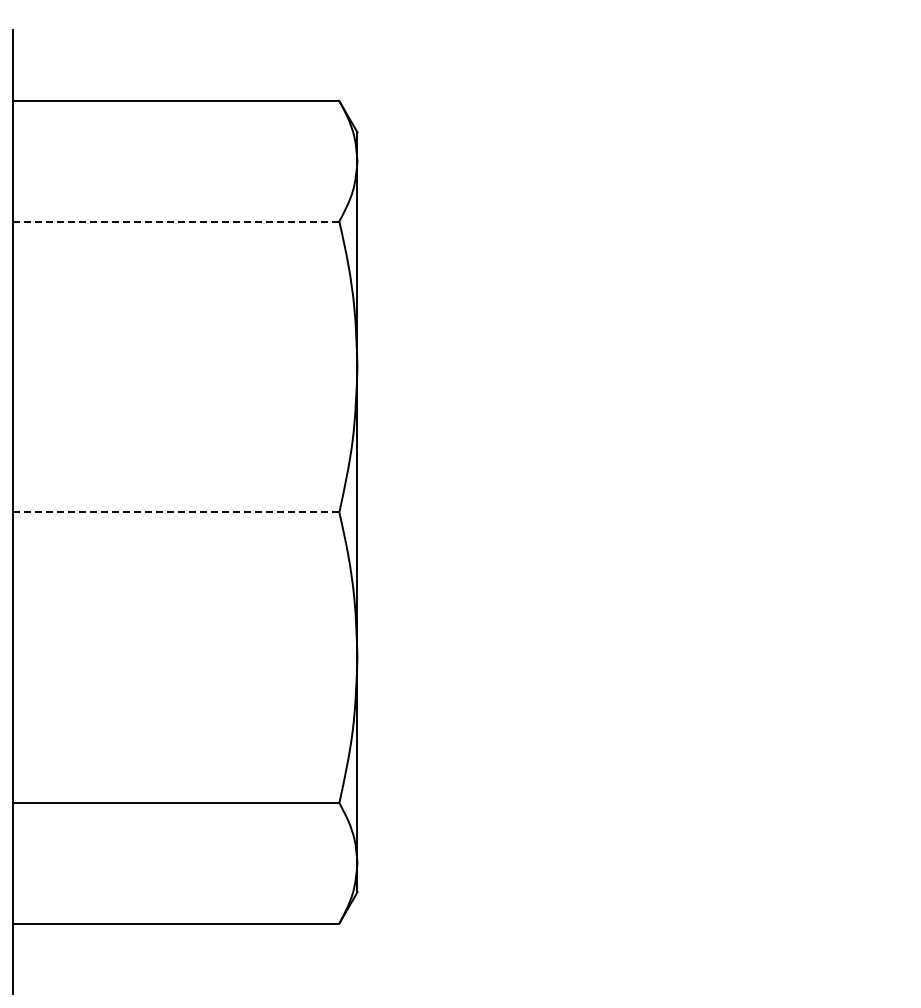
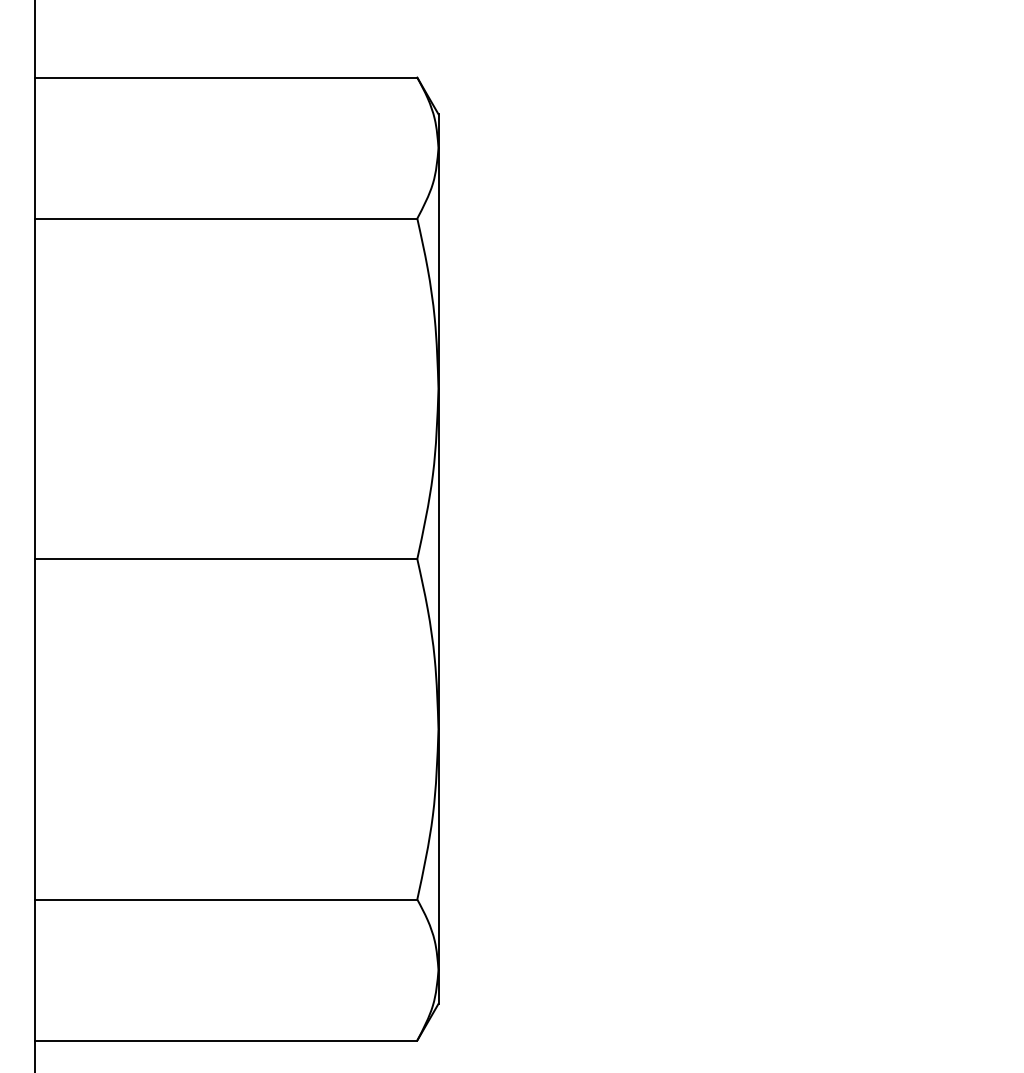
line: (176, 221) -> (226, 218), dashed -> solid
line: (176, 512) -> (226, 559), dashed -> solid

